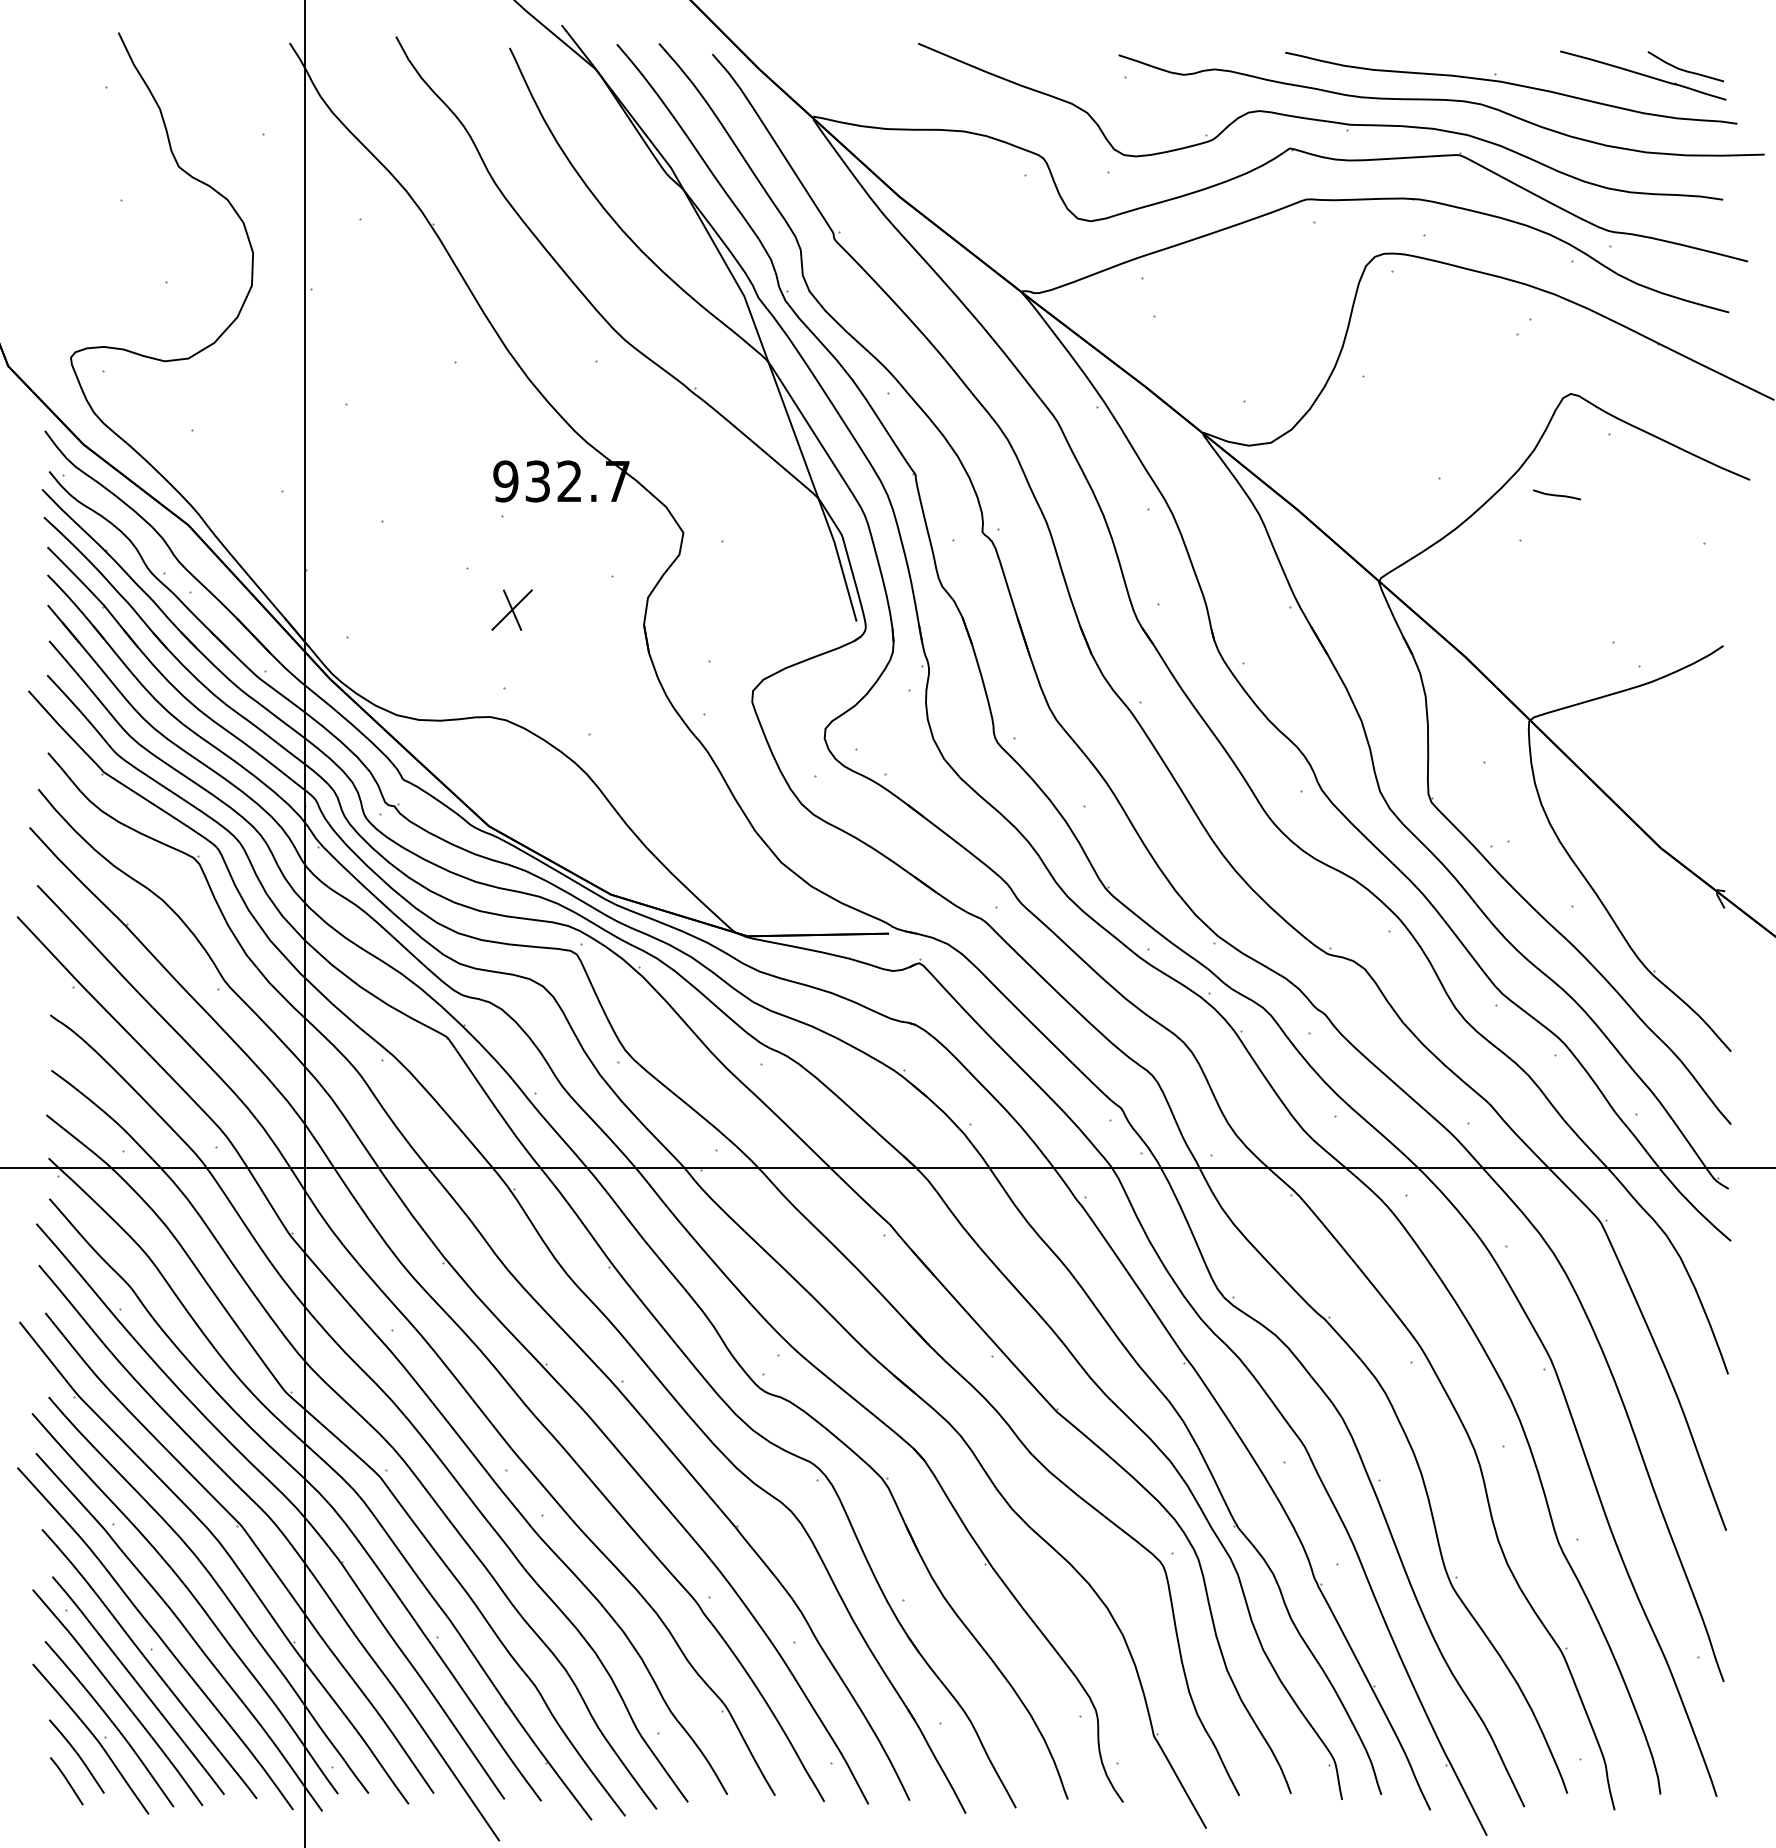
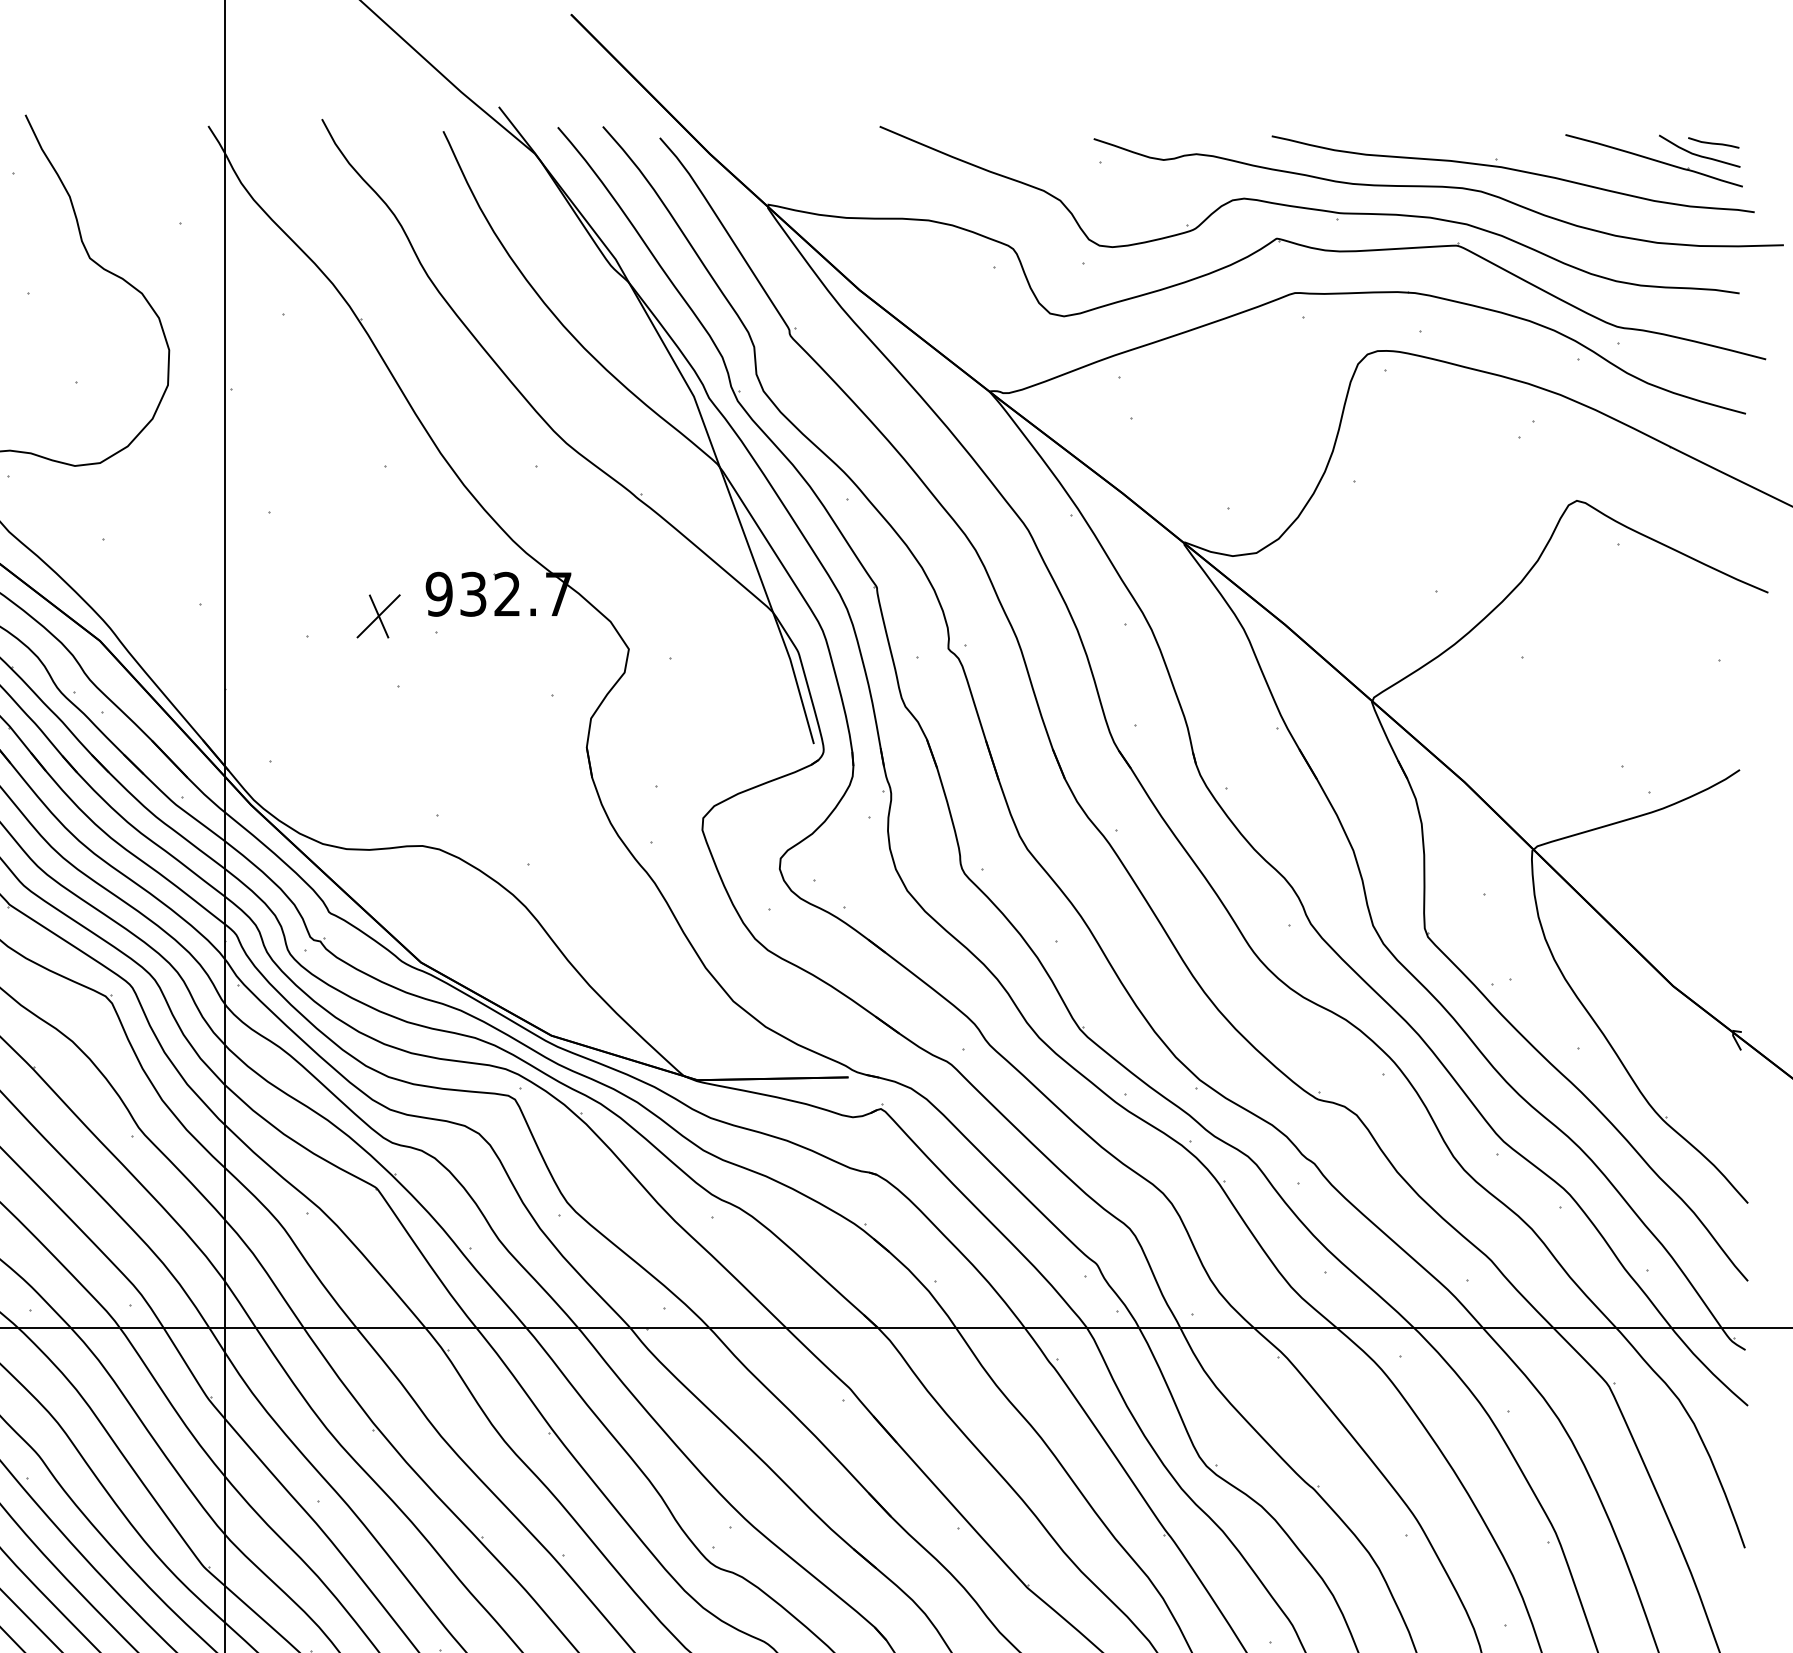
curve: (1556, 494) -> (1713, 142), moved
part: (511, 609) -> (377, 615), moved

